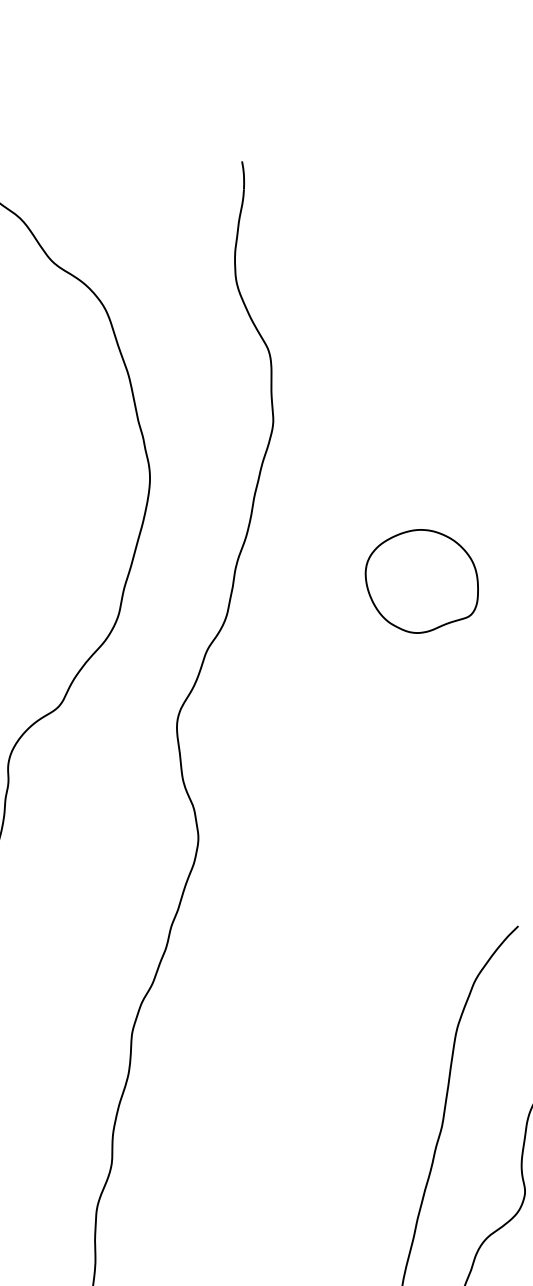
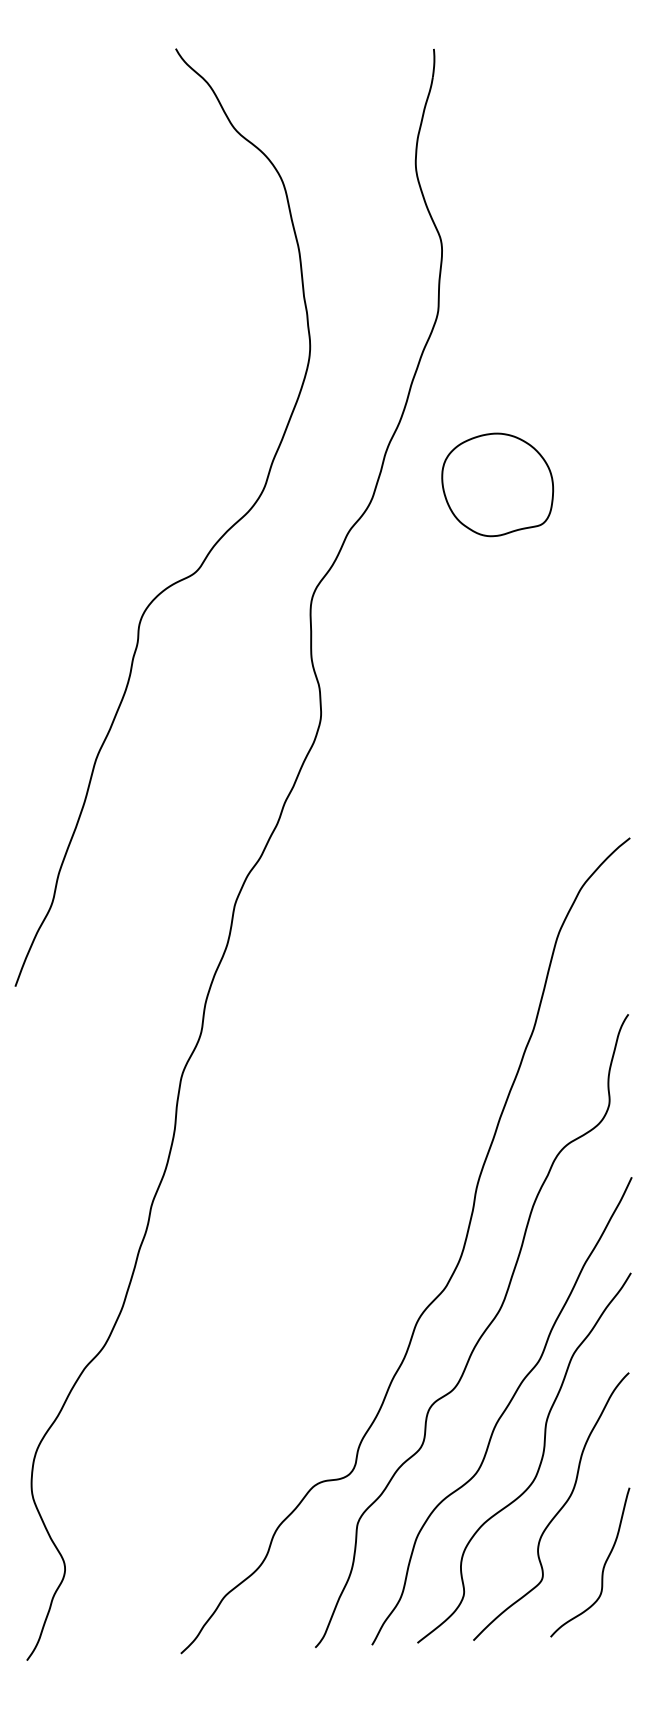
part: (421, 580) -> (497, 484), moved

